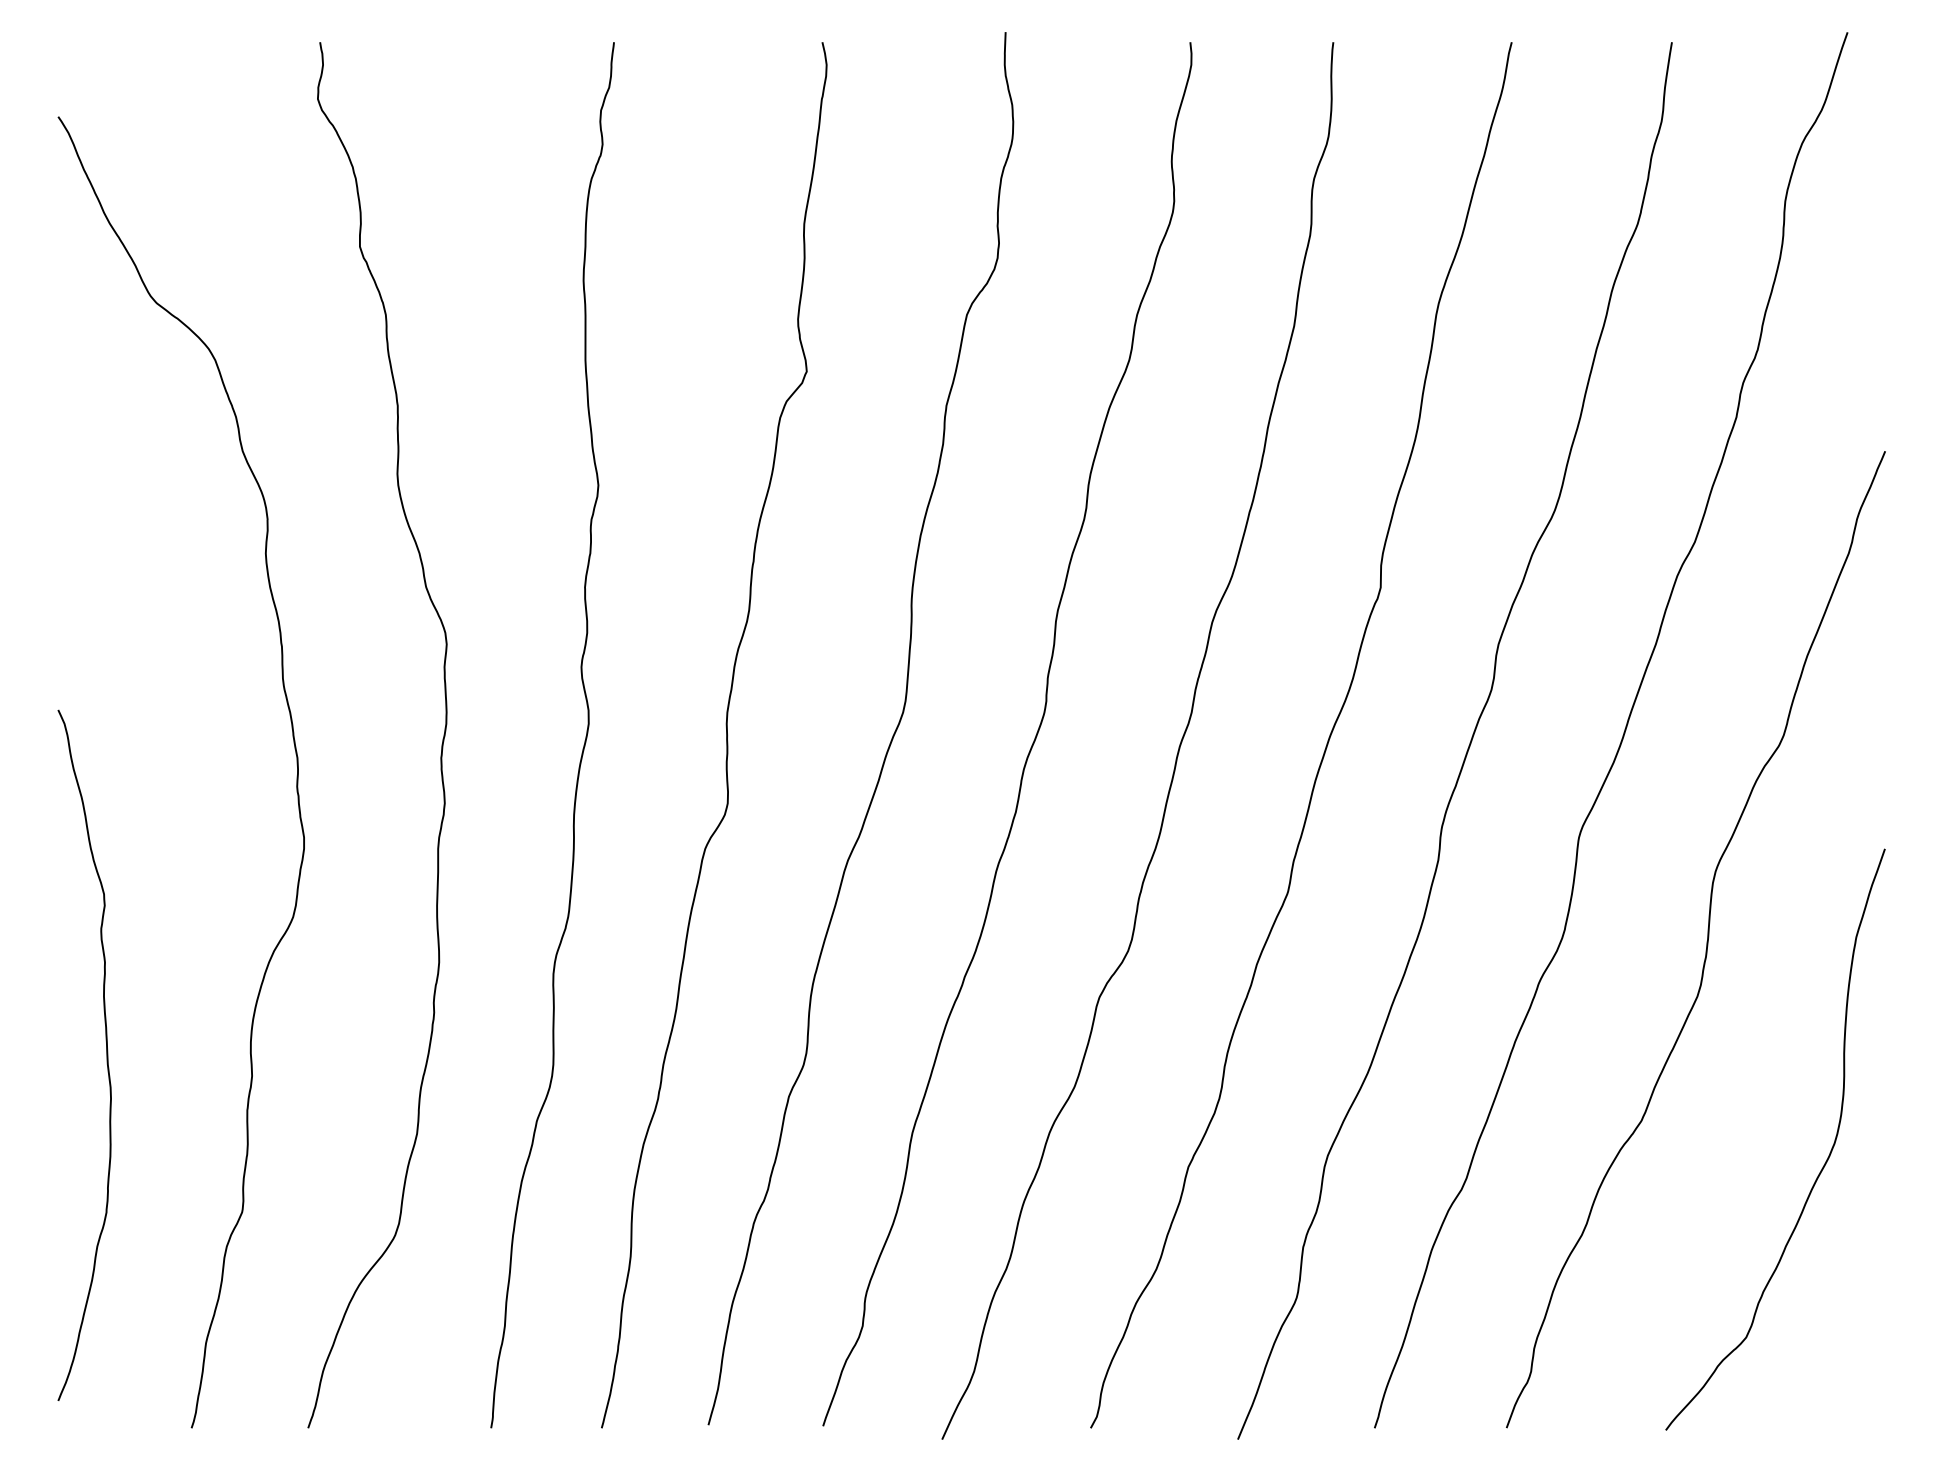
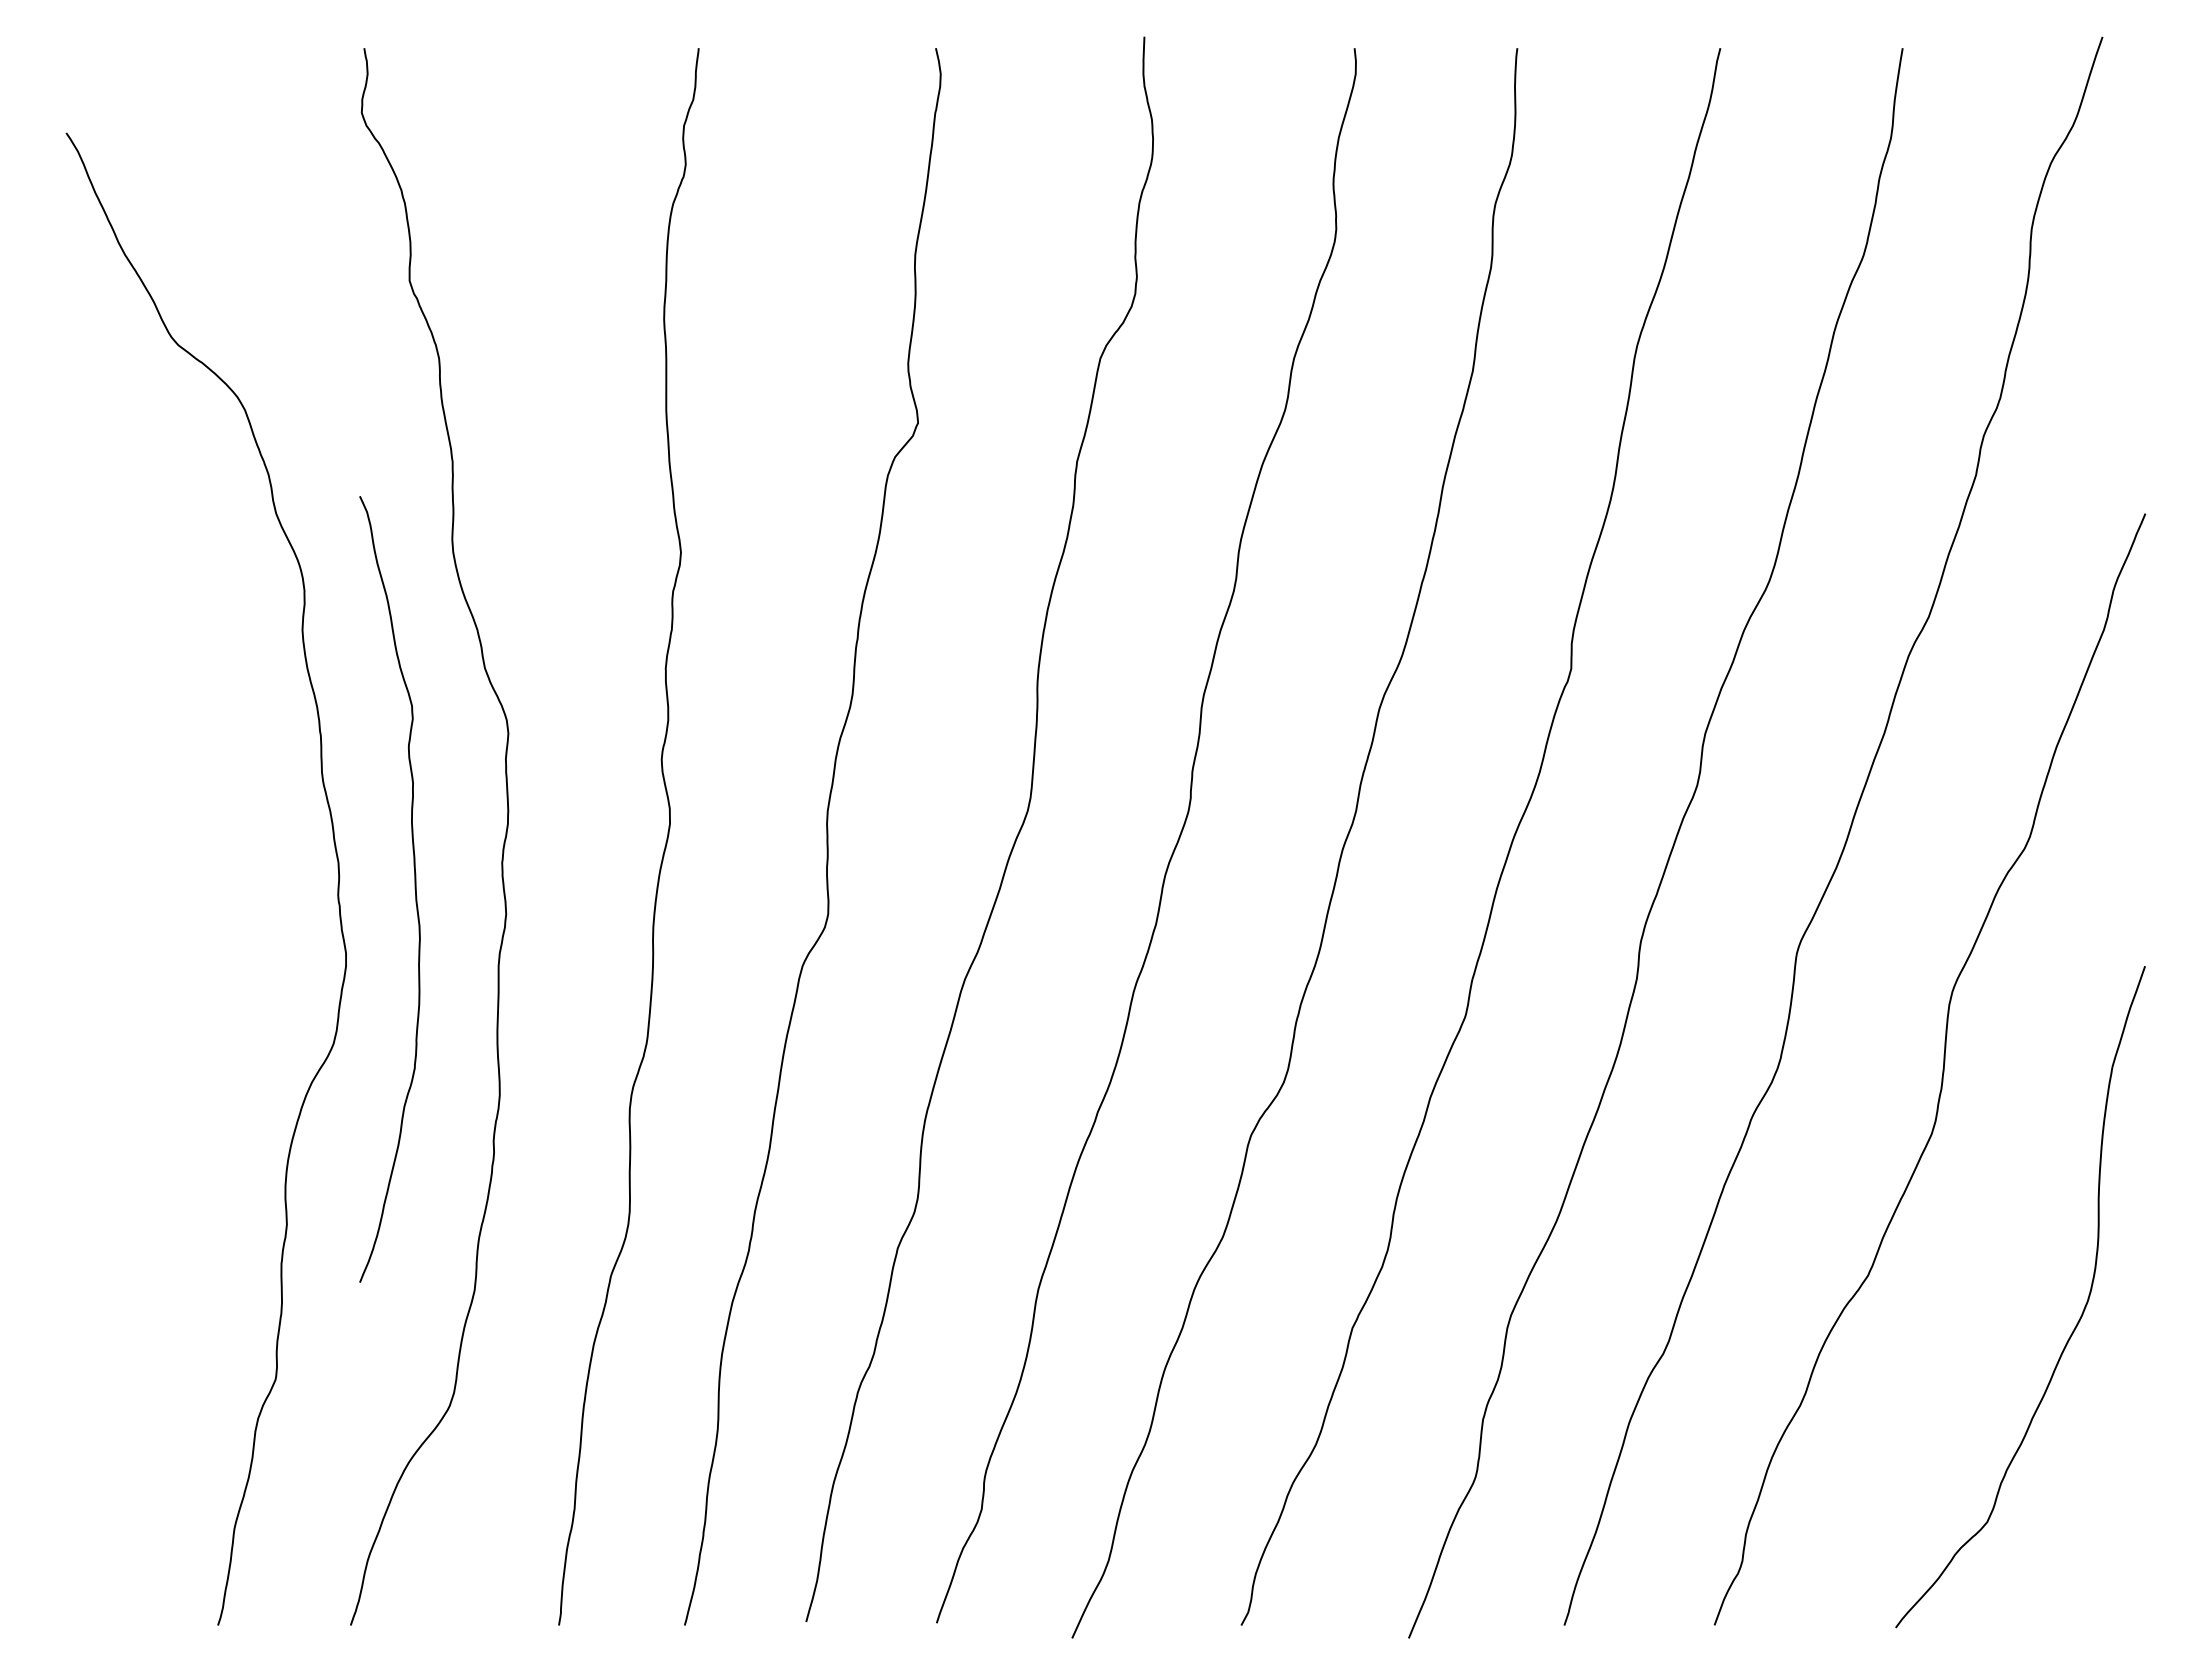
curve: (106, 1054) -> (414, 888), moved

